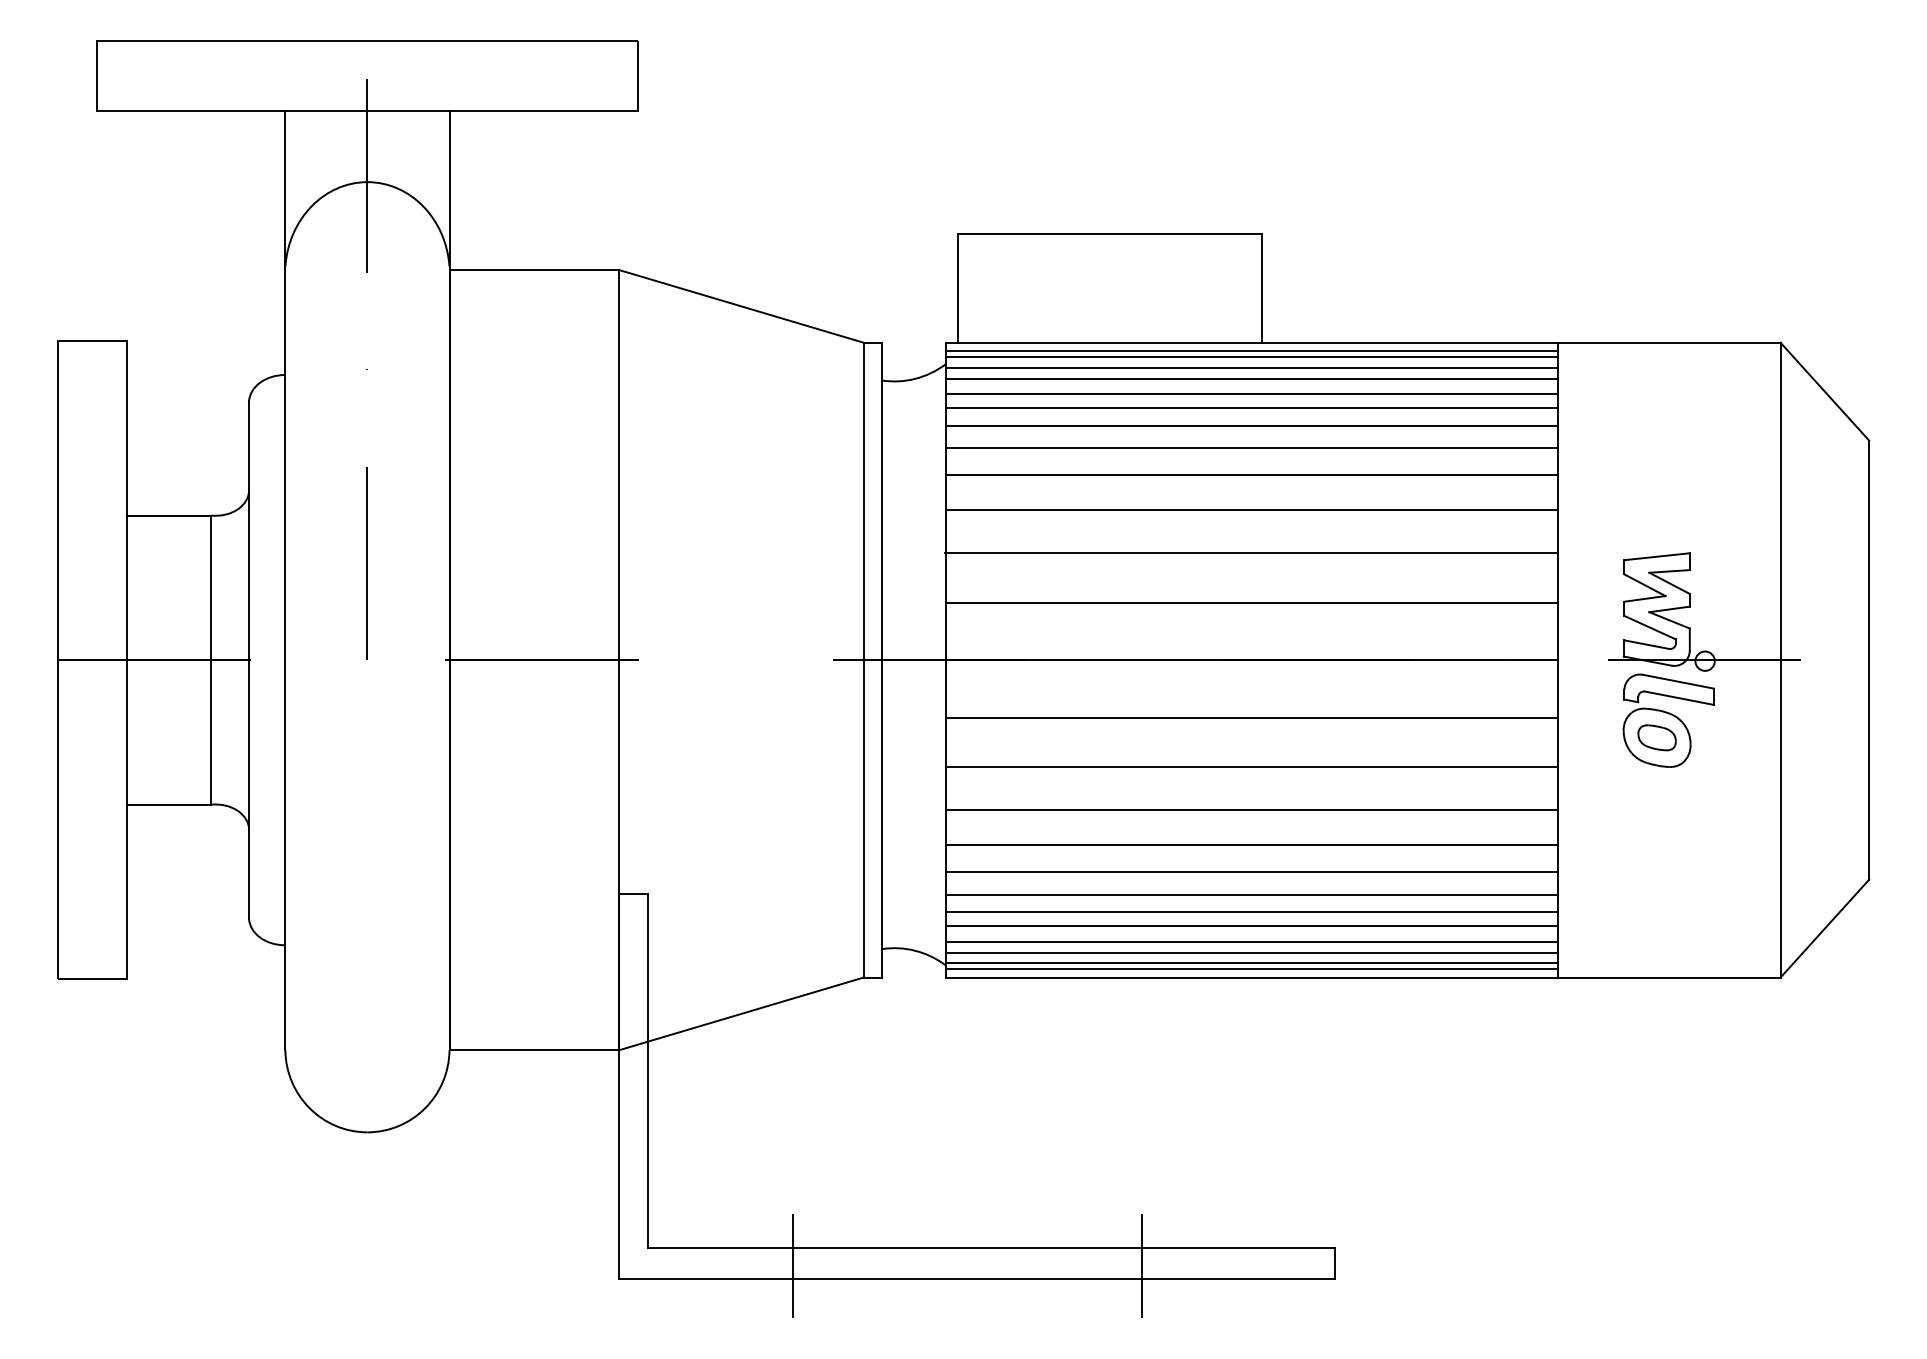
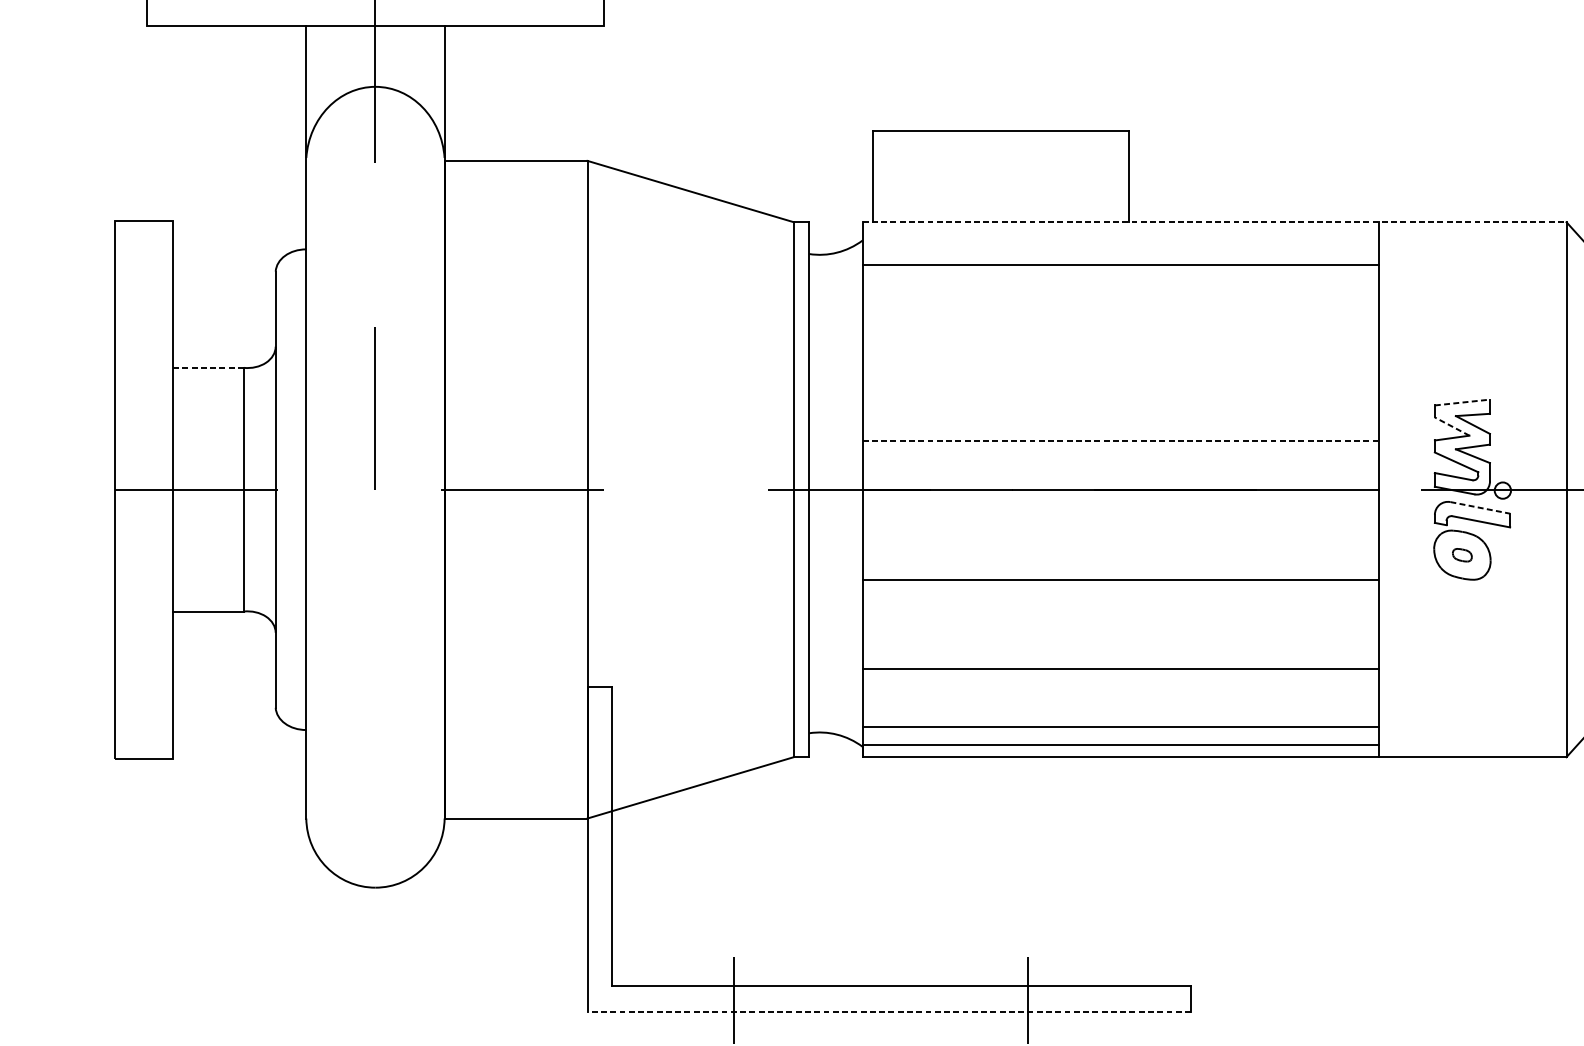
line: (1363, 342) -> (1214, 222), solid -> dashed
line: (1251, 350) -> (1120, 228), removed
line: (1251, 357) -> (1120, 234), removed
line: (1251, 367) -> (1120, 243), removed
line: (1251, 378) -> (1120, 252), removed
line: (1251, 408) -> (1120, 277), removed
line: (1251, 425) -> (1120, 291), removed
line: (1251, 447) -> (1120, 310), removed
line: (1251, 474) -> (1120, 333), removed
line: (1251, 510) -> (1120, 363), removed
line: (169, 515) -> (208, 367), solid -> dashed
line: (1250, 553) -> (1119, 399), removed
line: (1657, 556) -> (1462, 402), solid -> dashed
line: (1644, 585) -> (1451, 426), solid -> dashed
line: (1252, 602) -> (1121, 441), solid -> dashed
line: (1678, 681) -> (1480, 507), solid -> dashed
line: (1251, 717) -> (1120, 538), removed
part: (1656, 737) -> (1461, 554), size x0.6
line: (1251, 810) -> (1120, 616), removed
line: (1251, 845) -> (1120, 645), removed
line: (1251, 894) -> (1120, 687), removed
line: (1251, 912) -> (1120, 702), removed
line: (1251, 926) -> (1120, 714), removed
line: (1251, 952) -> (1120, 736), removed
line: (1251, 969) -> (1120, 750), removed
line: (976, 1279) -> (888, 1011), solid -> dashed

